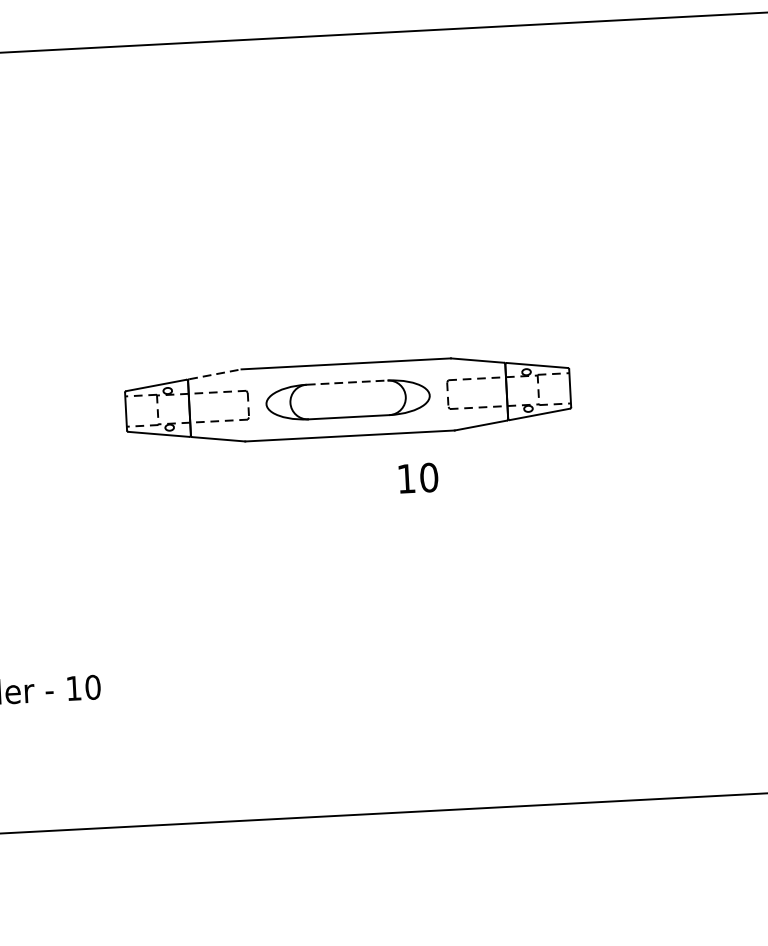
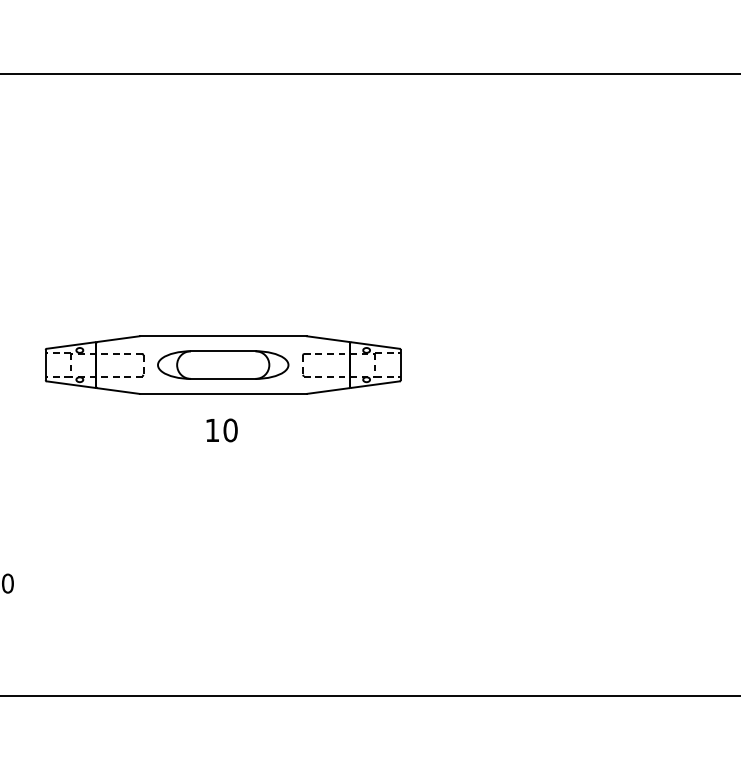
line: (215, 374) -> (118, 339), dashed -> solid
line: (347, 382) -> (223, 351), dashed -> solid
text: (417, 478) -> (221, 430), moved

